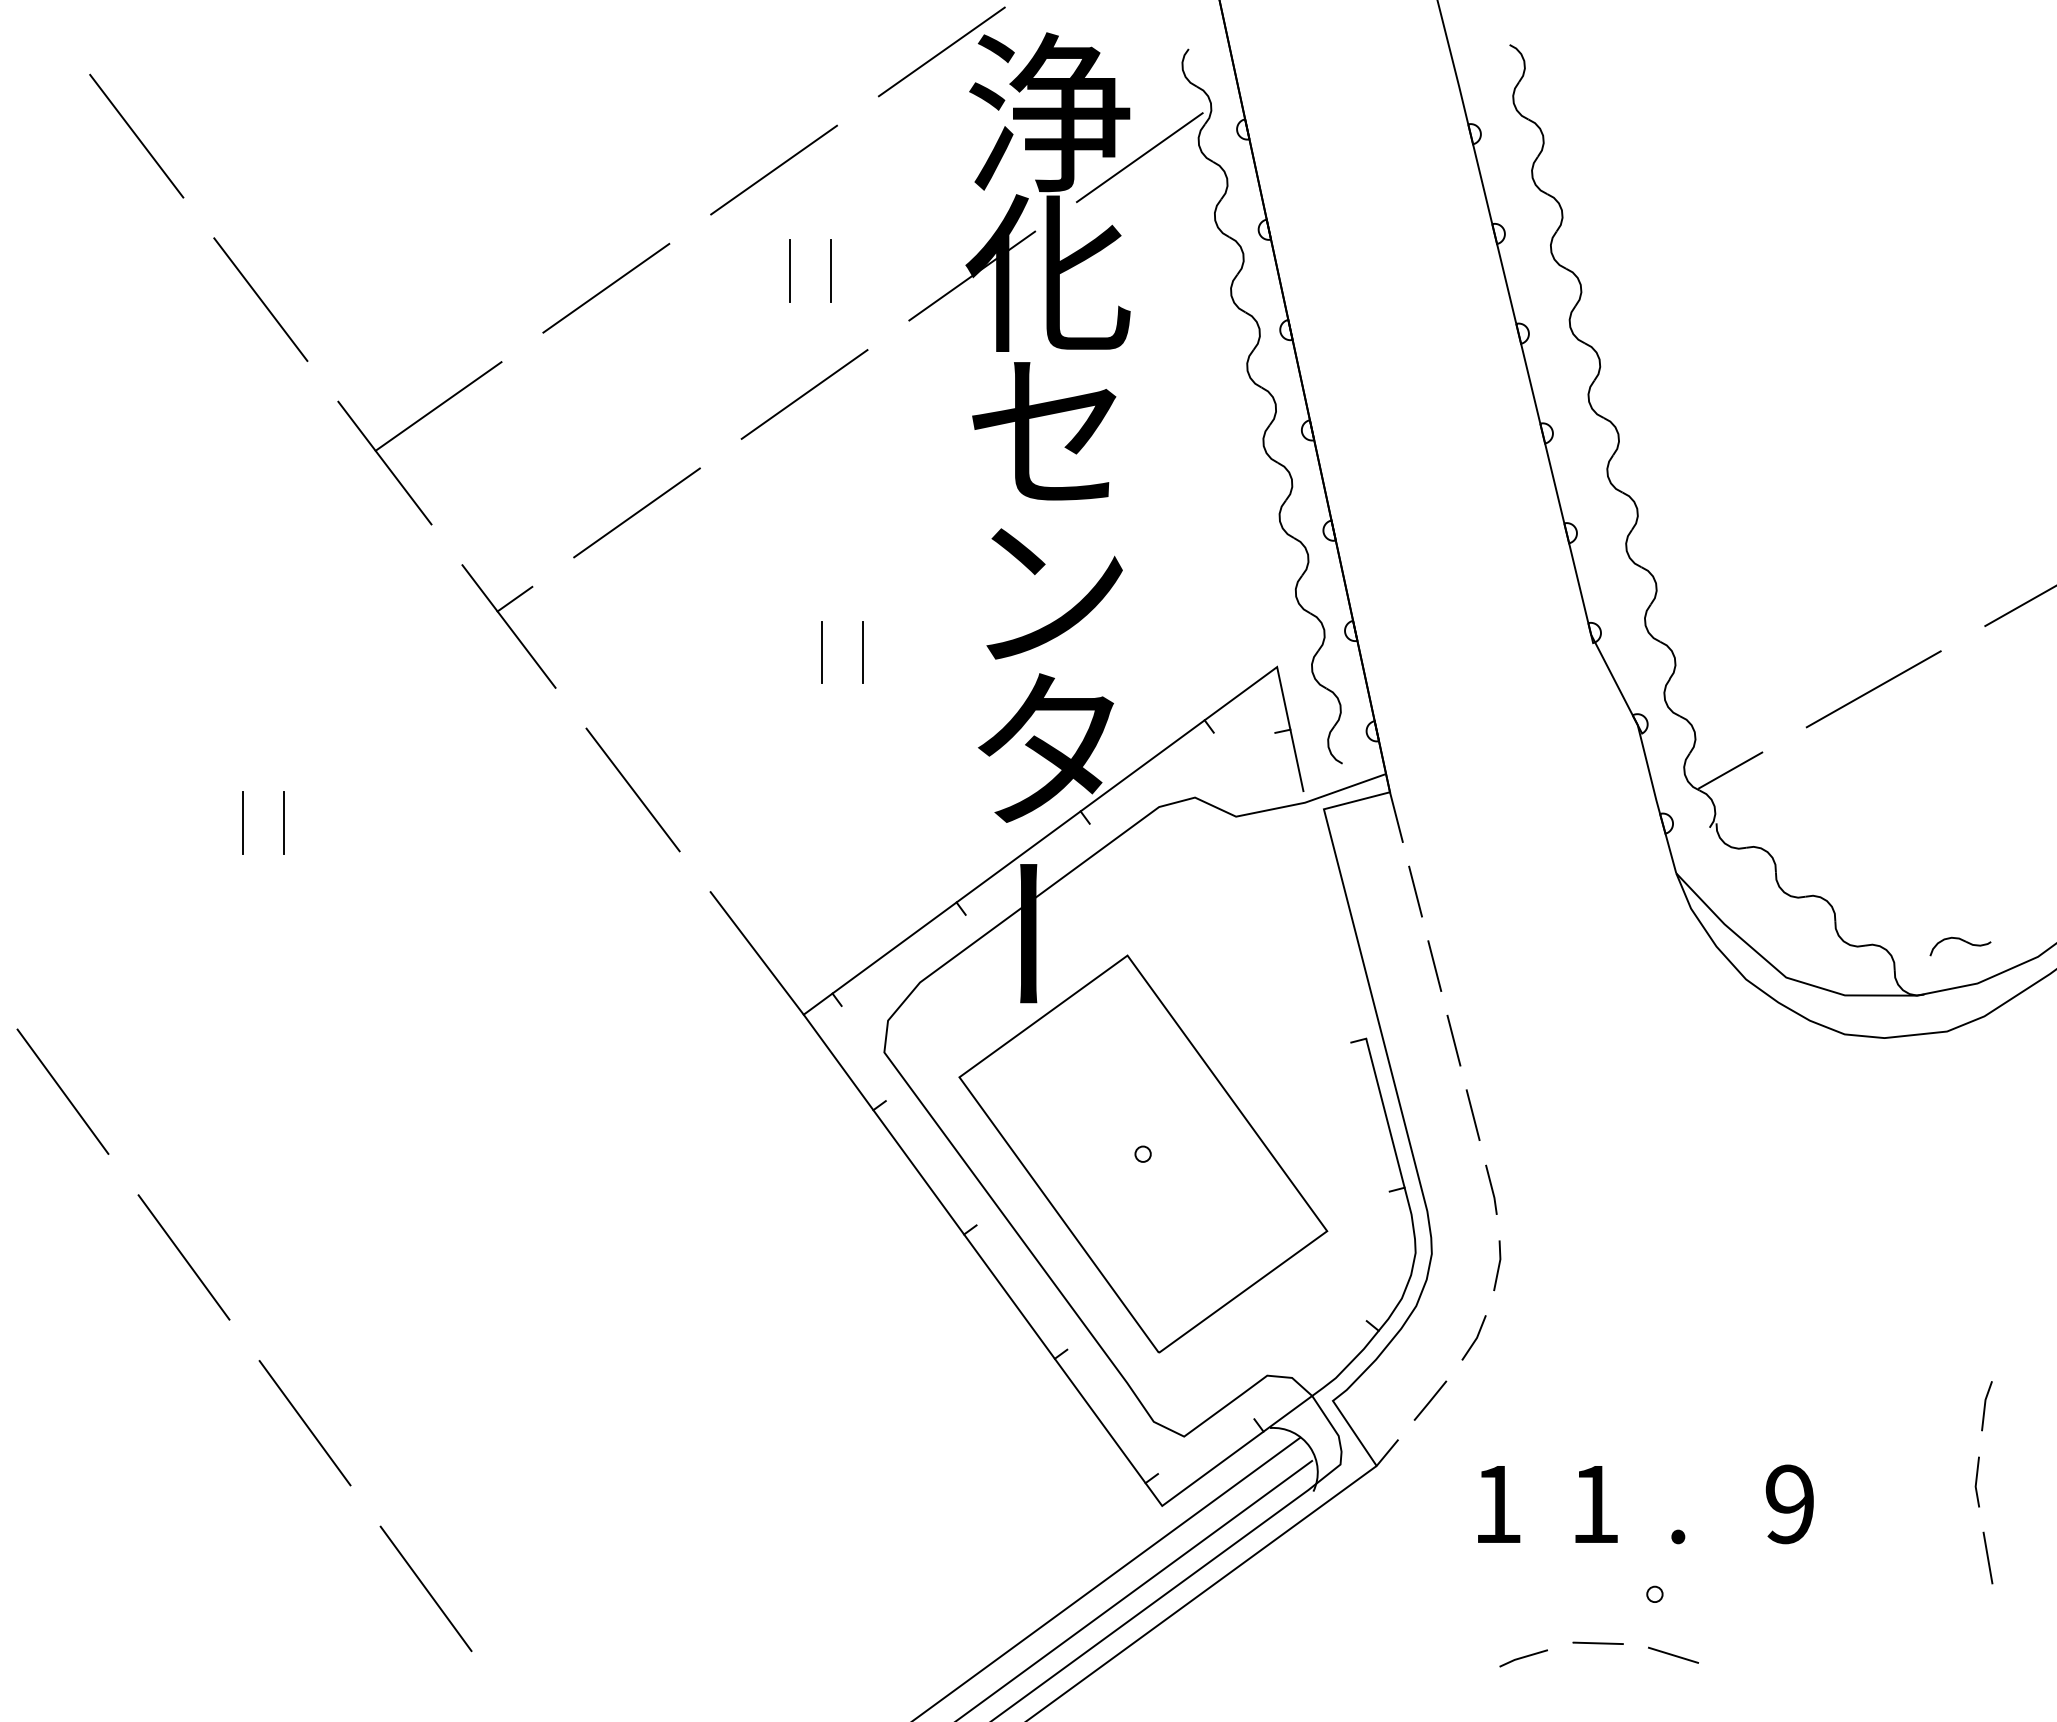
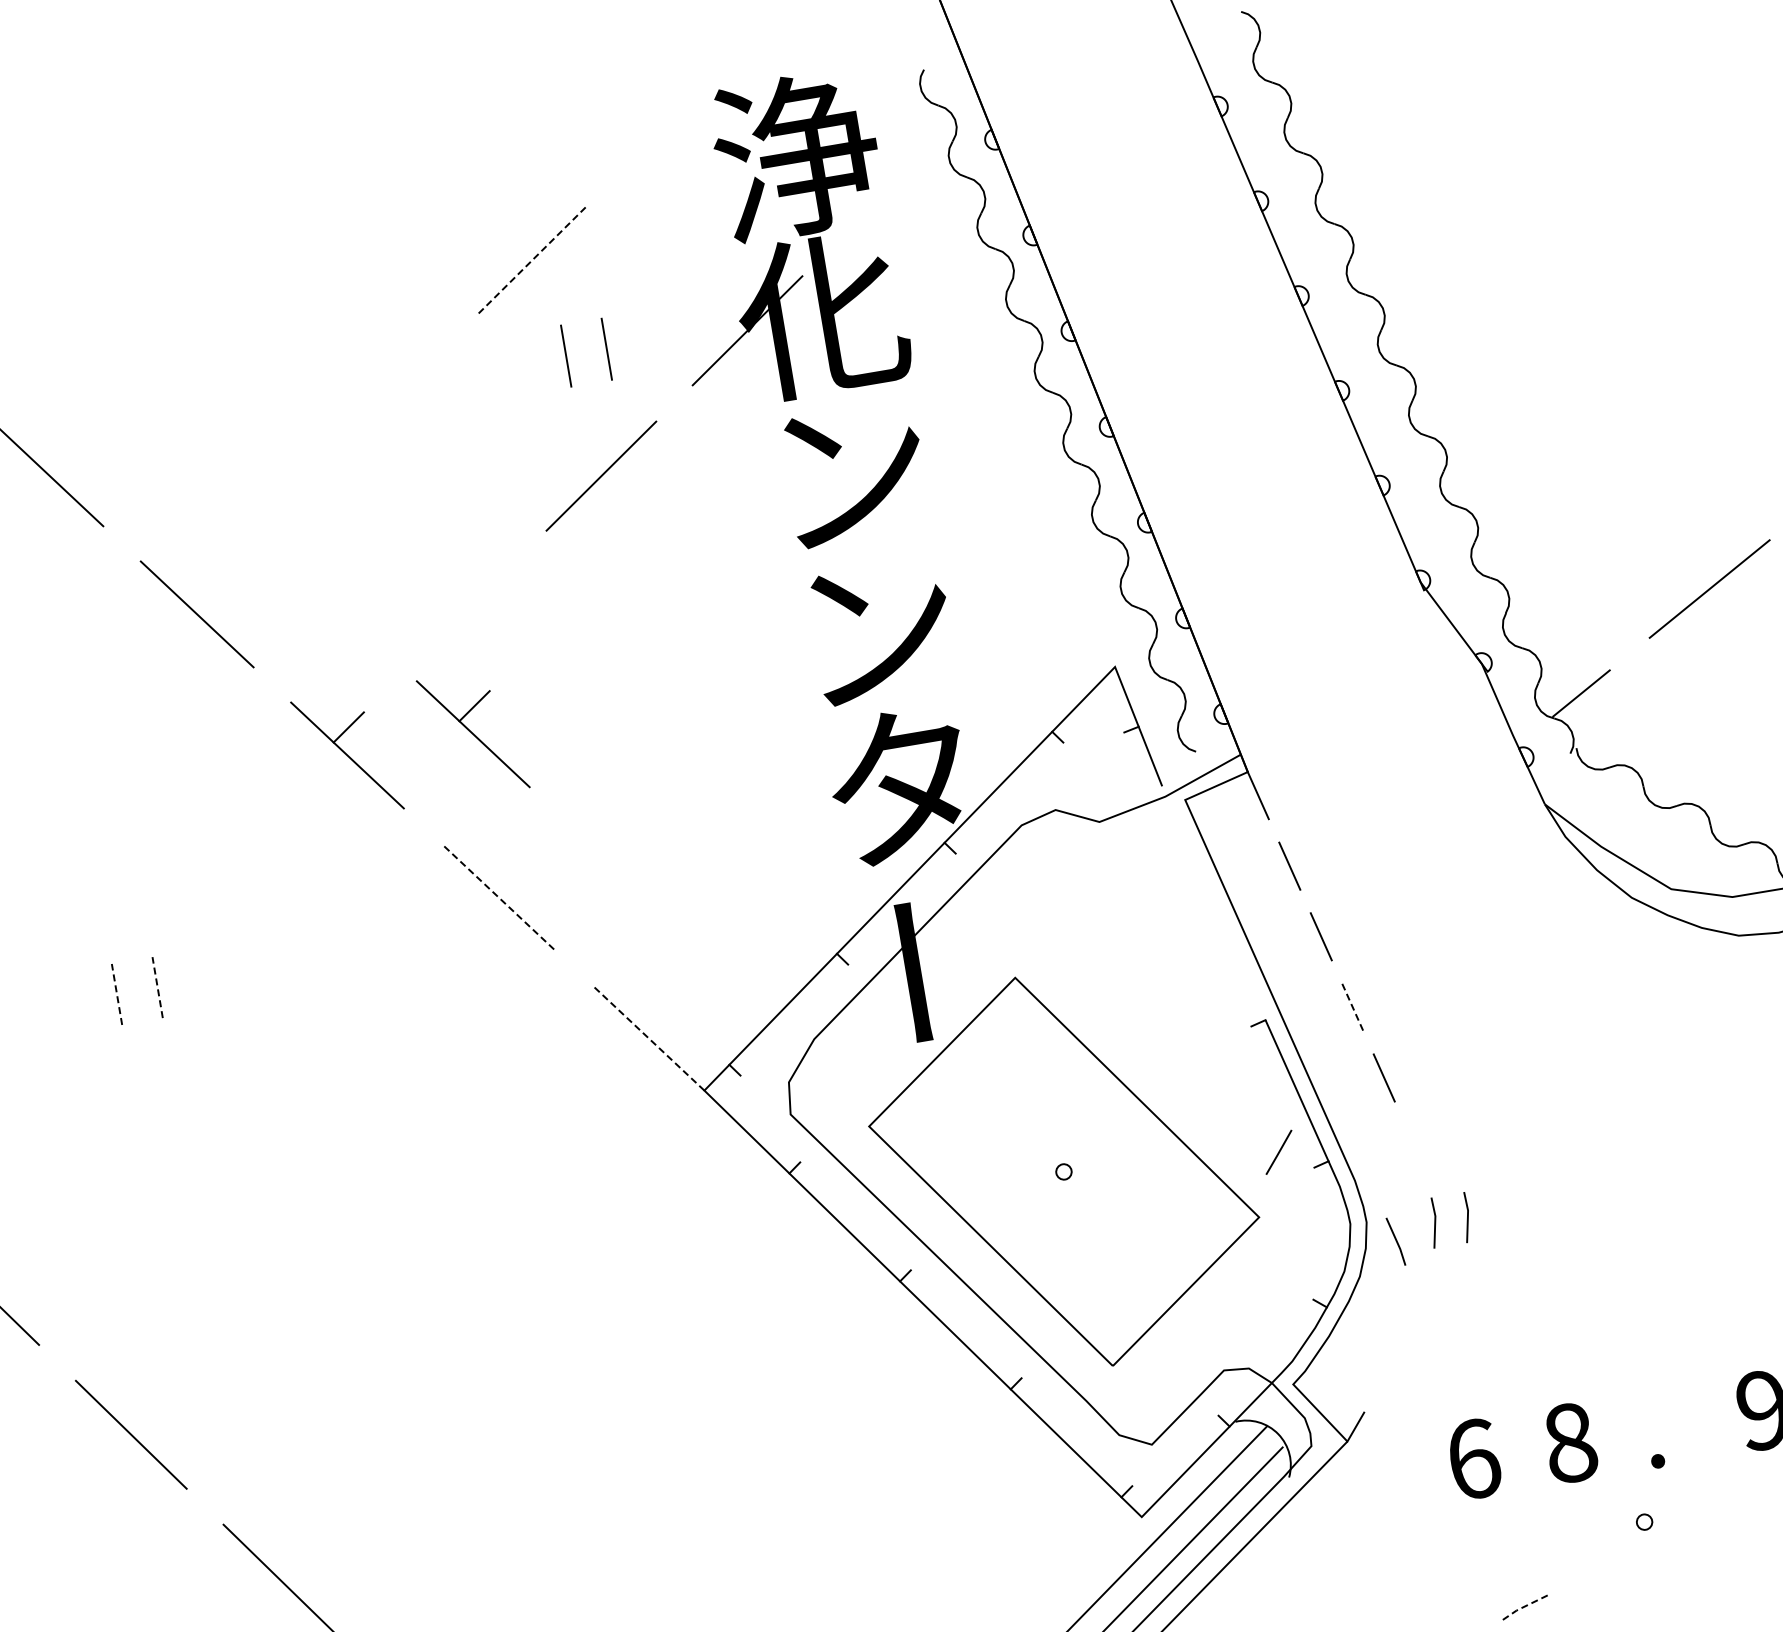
line: (941, 51) -> (679, 113), removed
line: (1139, 157) -> (893, 185), removed
line: (774, 170) -> (534, 259), solid -> dashed
line: (606, 287) -> (387, 403), removed
line: (438, 406) -> (240, 549), removed
text: (1047, 431) -> (848, 472), セ -> ン
line: (636, 512) -> (454, 621), removed
part: (635, 626) -> (472, 734), added
line: (822, 652) -> (662, 728), removed
line: (863, 652) -> (702, 721), removed
line: (633, 789) -> (498, 896), solid -> dashed
line: (243, 822) -> (117, 994), solid -> dashed
line: (284, 822) -> (157, 987), solid -> dashed
line: (757, 953) -> (648, 1037), solid -> dashed
line: (1453, 1040) -> (1352, 1007), solid -> dashed
line: (1491, 1189) -> (1395, 1241), moved
line: (1531, 1265) -> (1467, 1217), added
line: (1475, 1338) -> (1424, 1298), removed
line: (1430, 1400) -> (1278, 1152), moved
text: (1498, 1504) -> (1474, 1459), 1 -> 6
text: (1595, 1504) -> (1570, 1443), 1 -> 8
line: (1597, 1642) -> (1595, 1579), removed
line: (1673, 1654) -> (1673, 1578), removed
line: (1523, 1657) -> (1524, 1606), solid -> dashed

